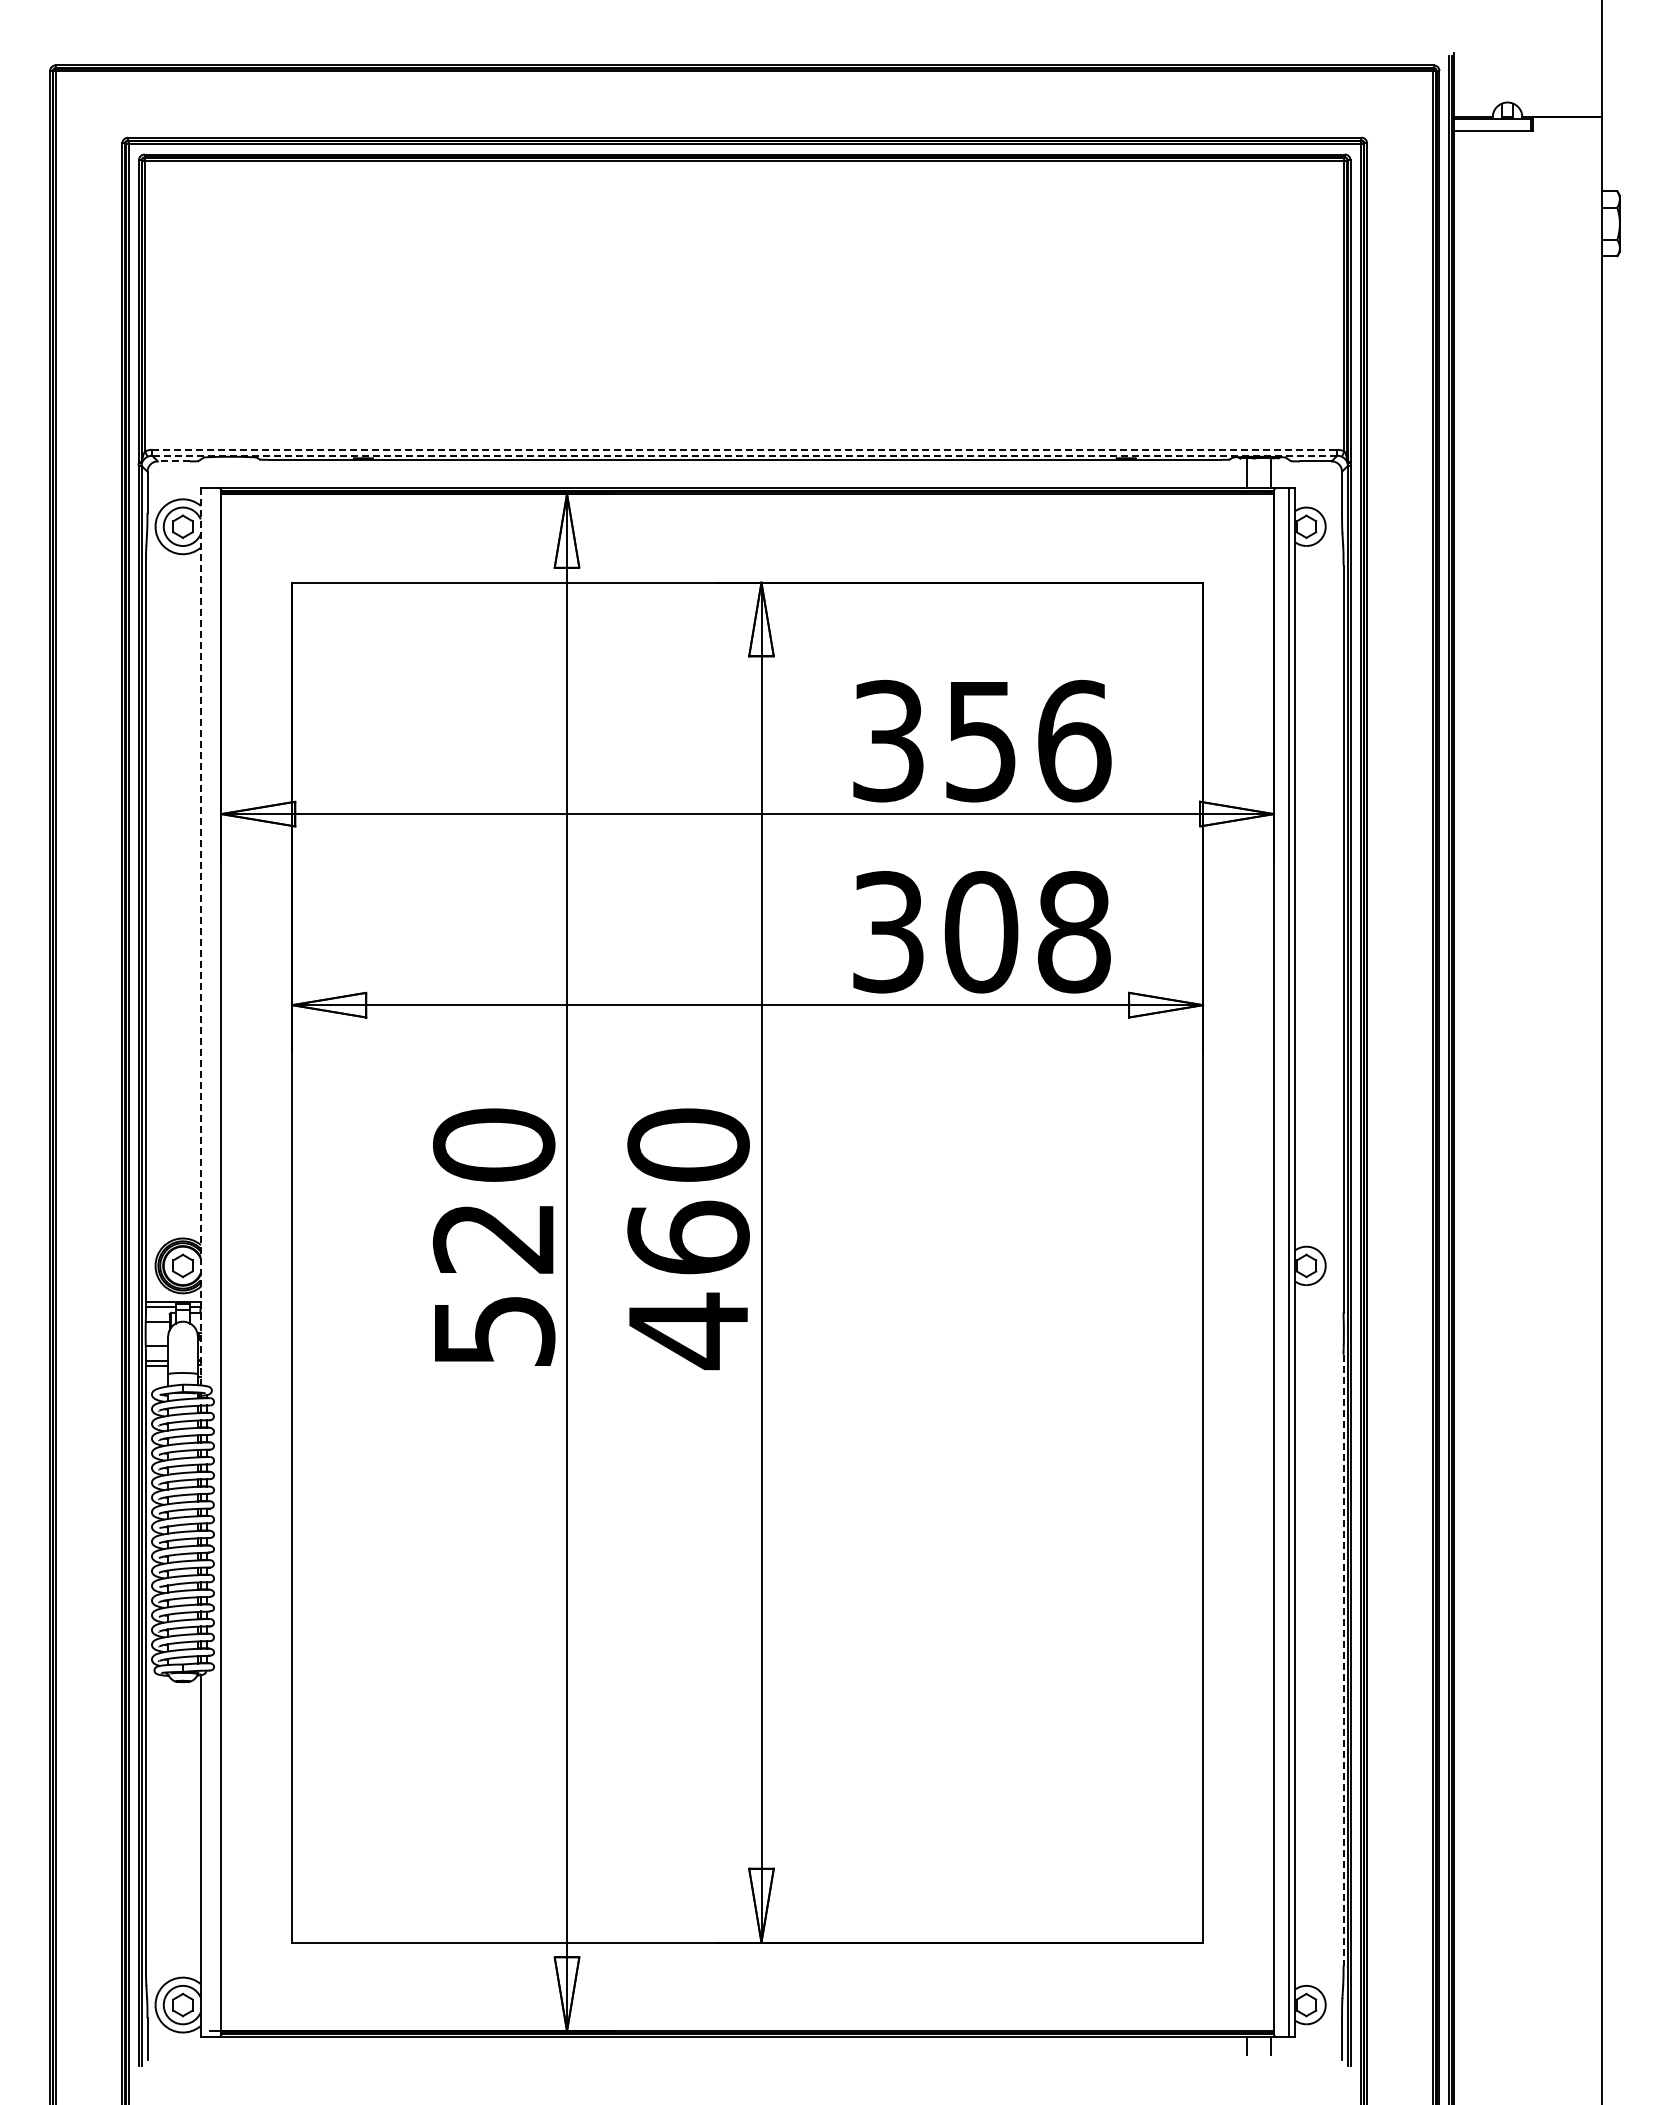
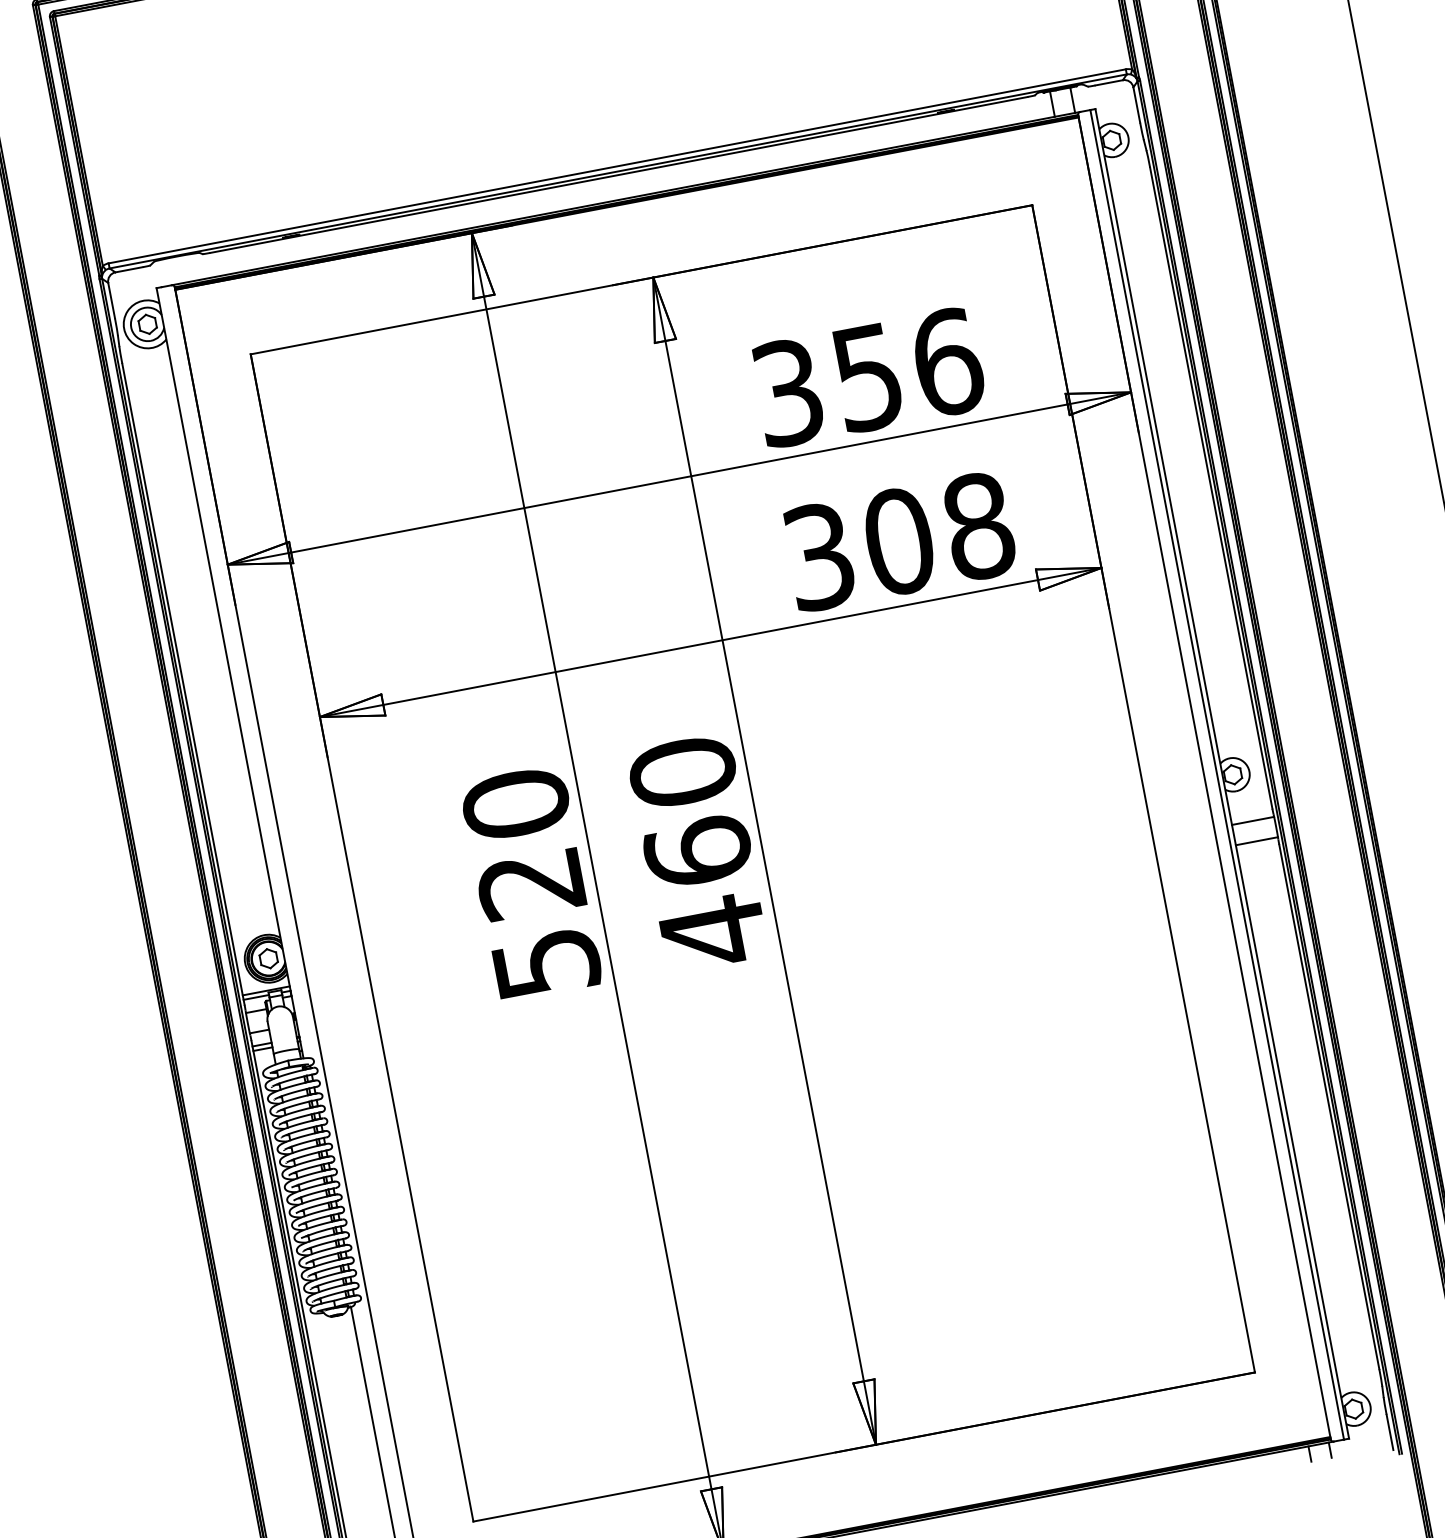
line: (744, 449) -> (616, 166), dashed -> solid
line: (744, 455) -> (617, 171), dashed -> solid
line: (173, 461) -> (128, 269), dashed -> solid
line: (200, 936) -> (229, 673), dashed -> solid
line: (1318, 1322) -> (1252, 821), added
line: (1318, 1345) -> (1256, 841), added
line: (1343, 1660) -> (1329, 1107), dashed -> solid

